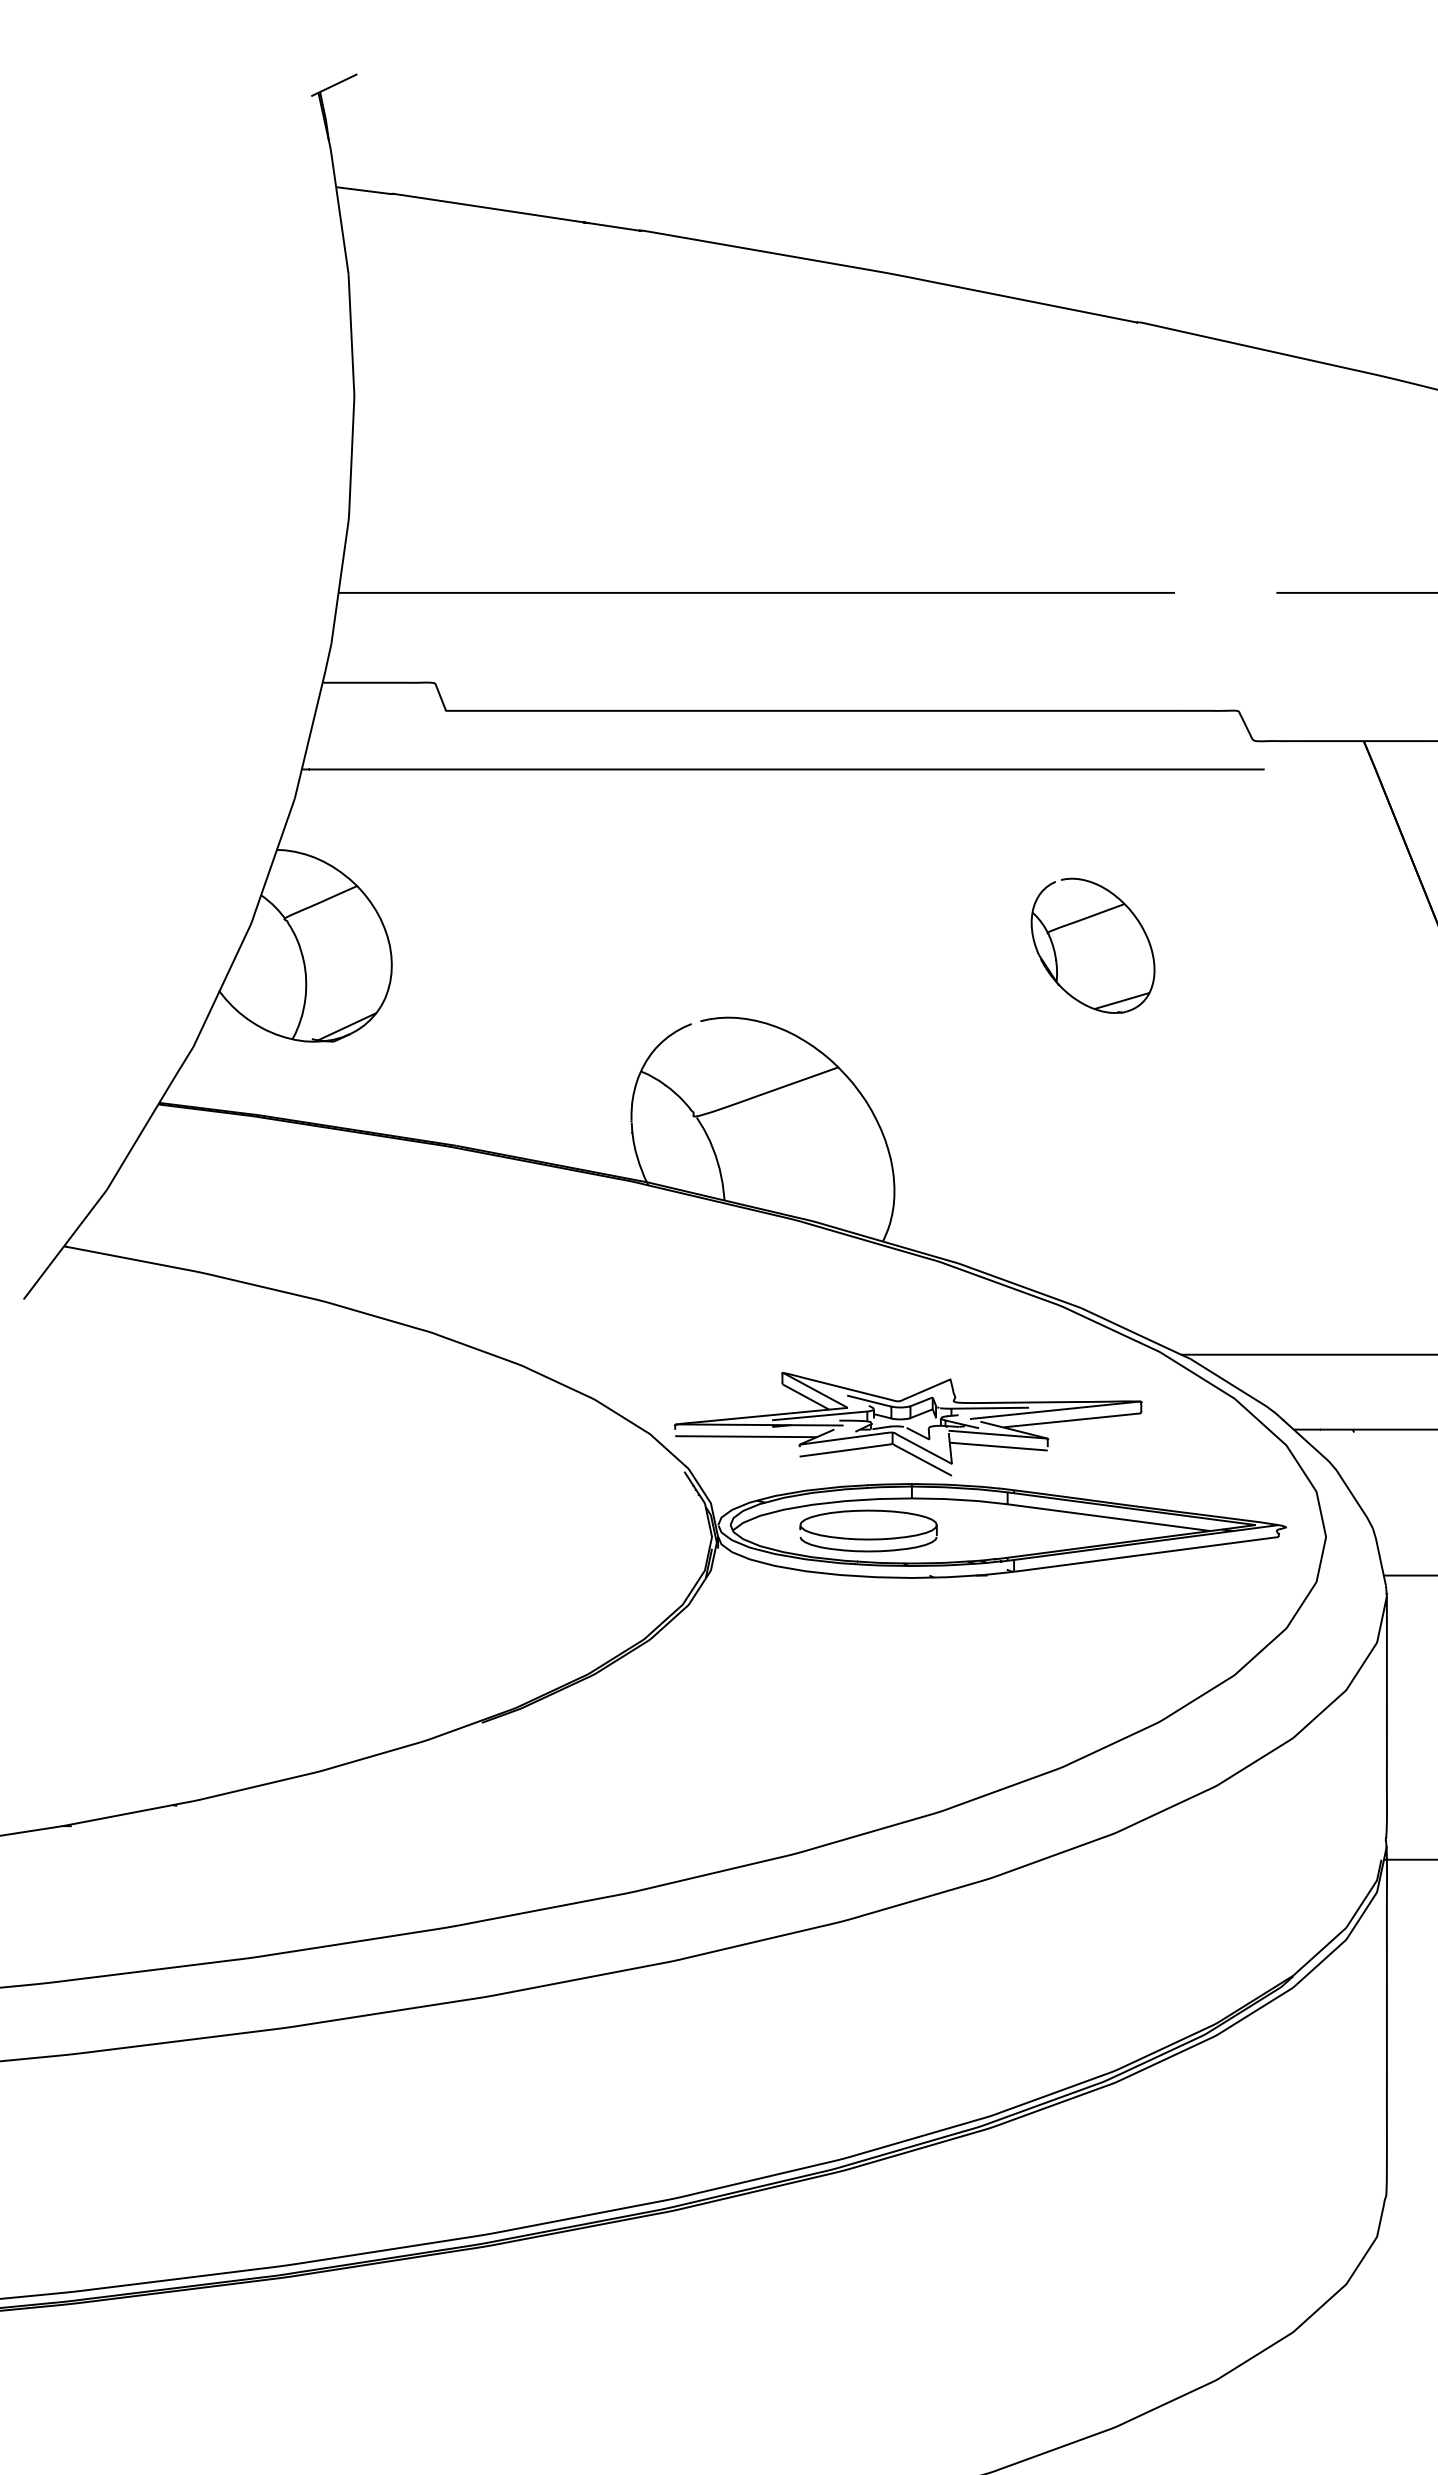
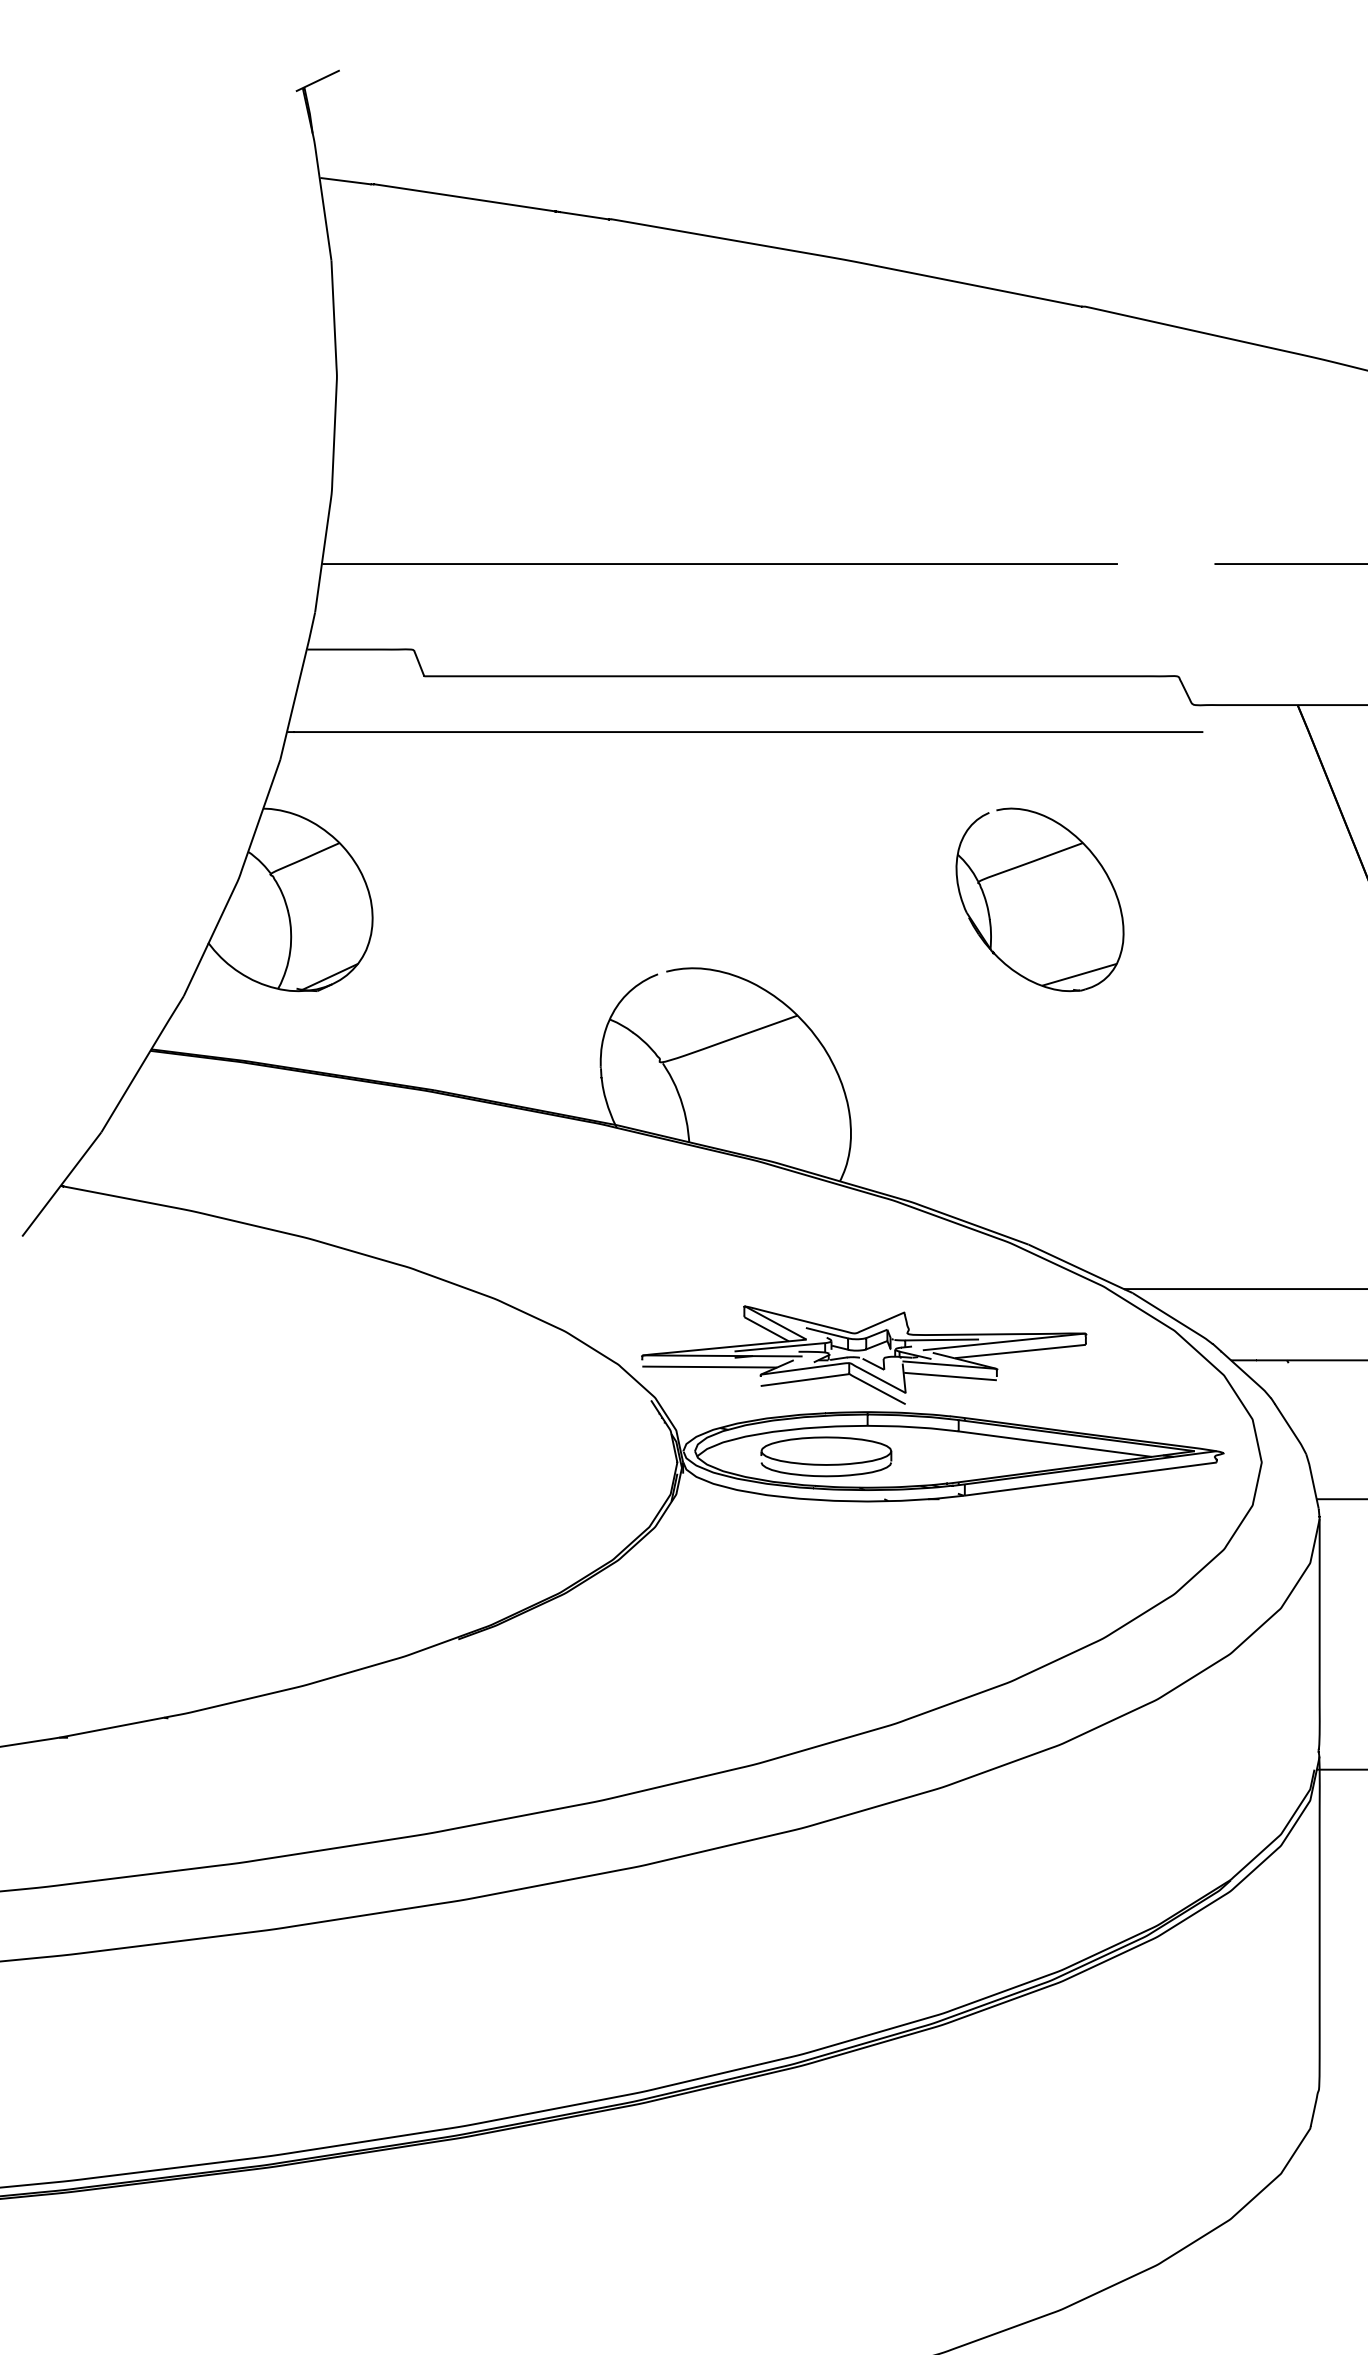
part: (1092, 945) -> (1039, 899), size x1.43

